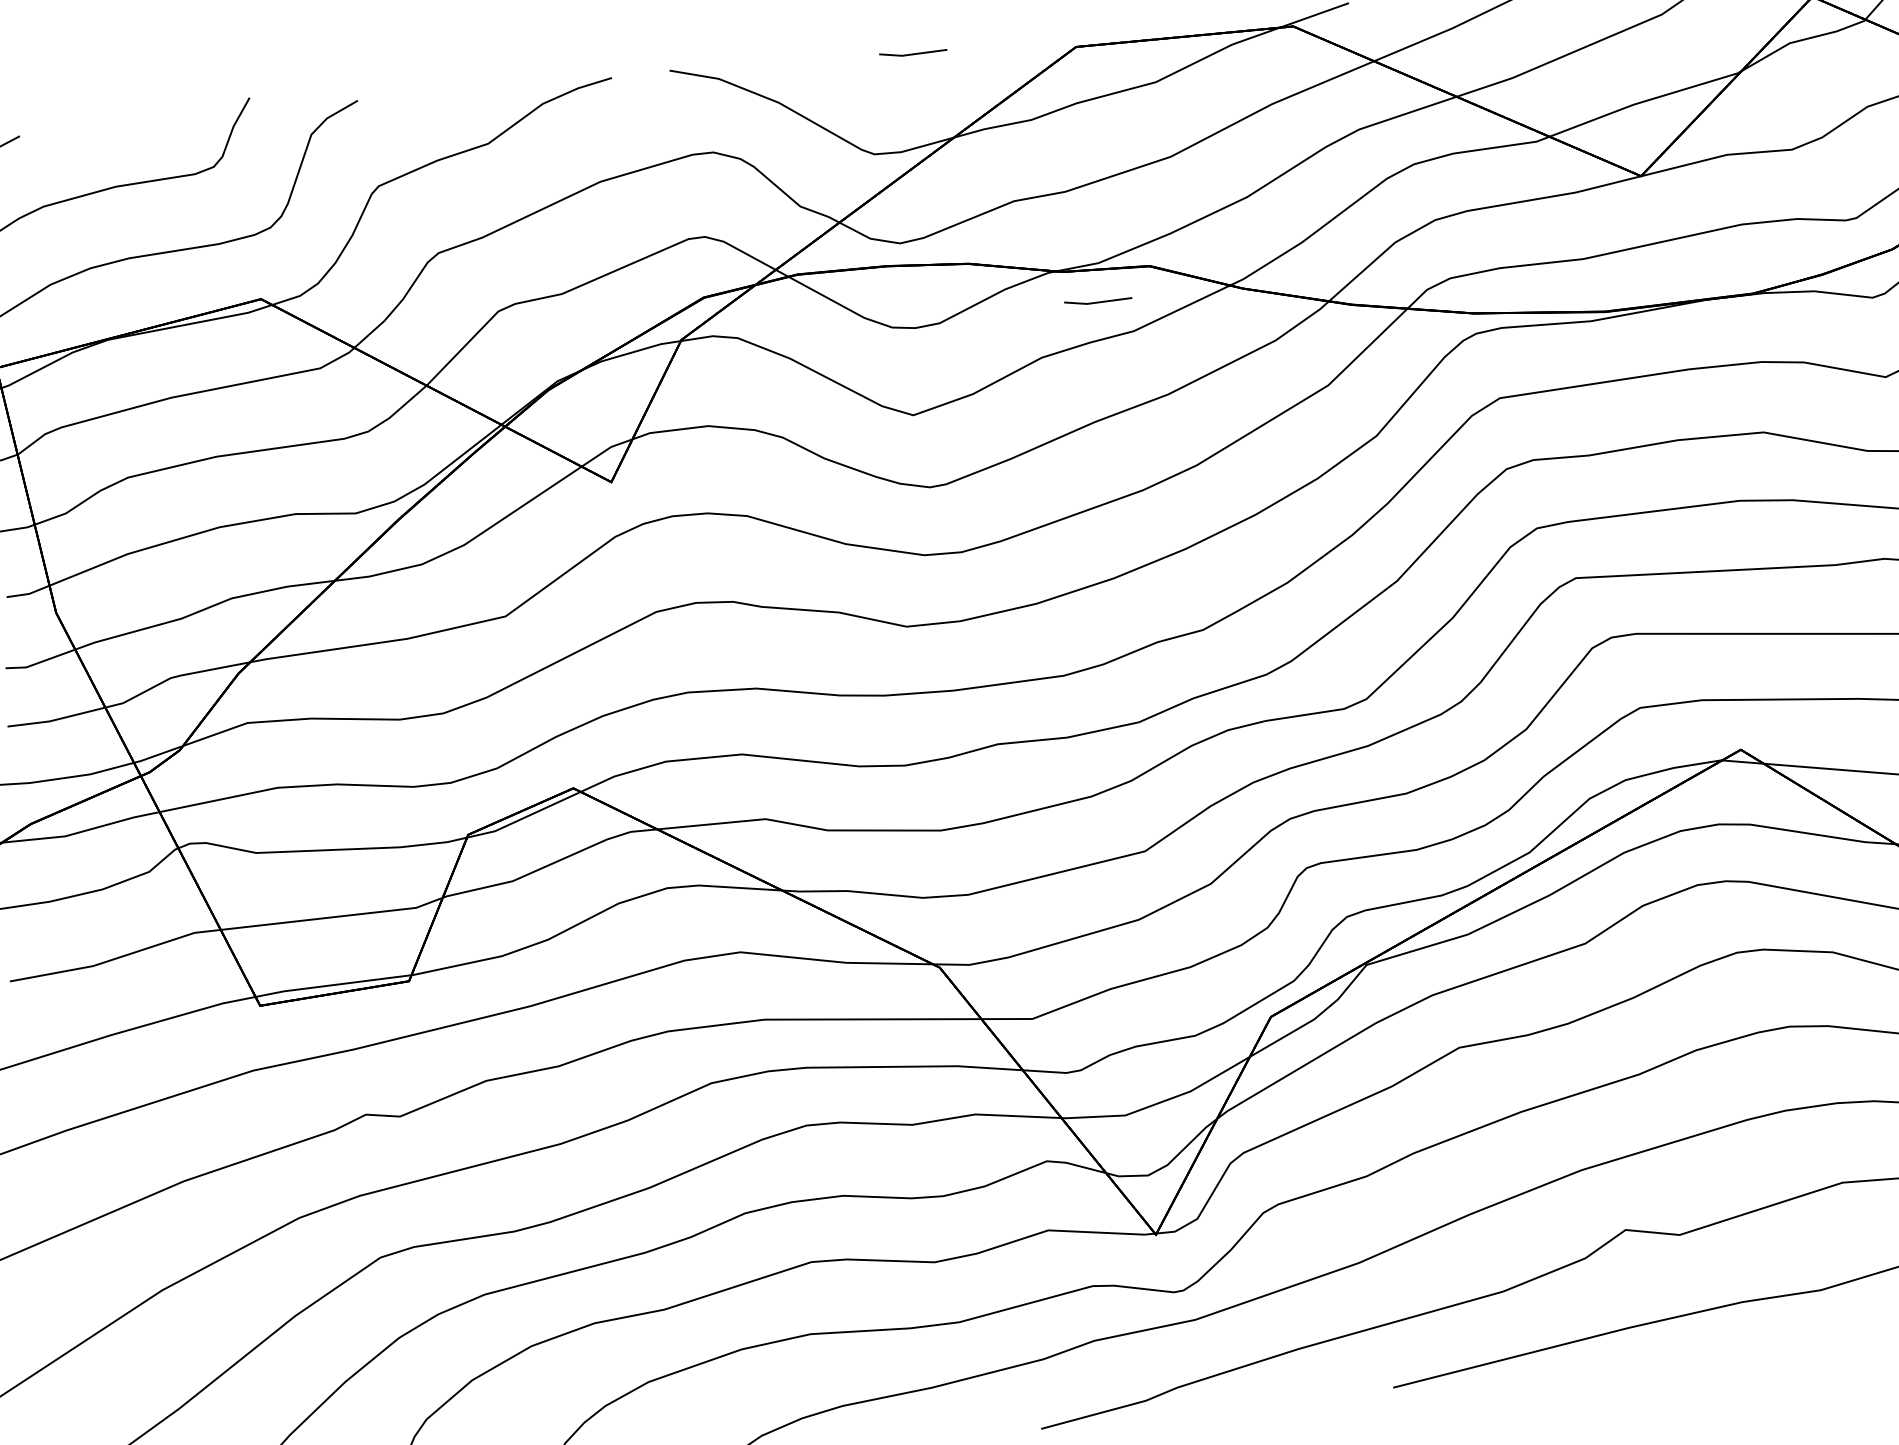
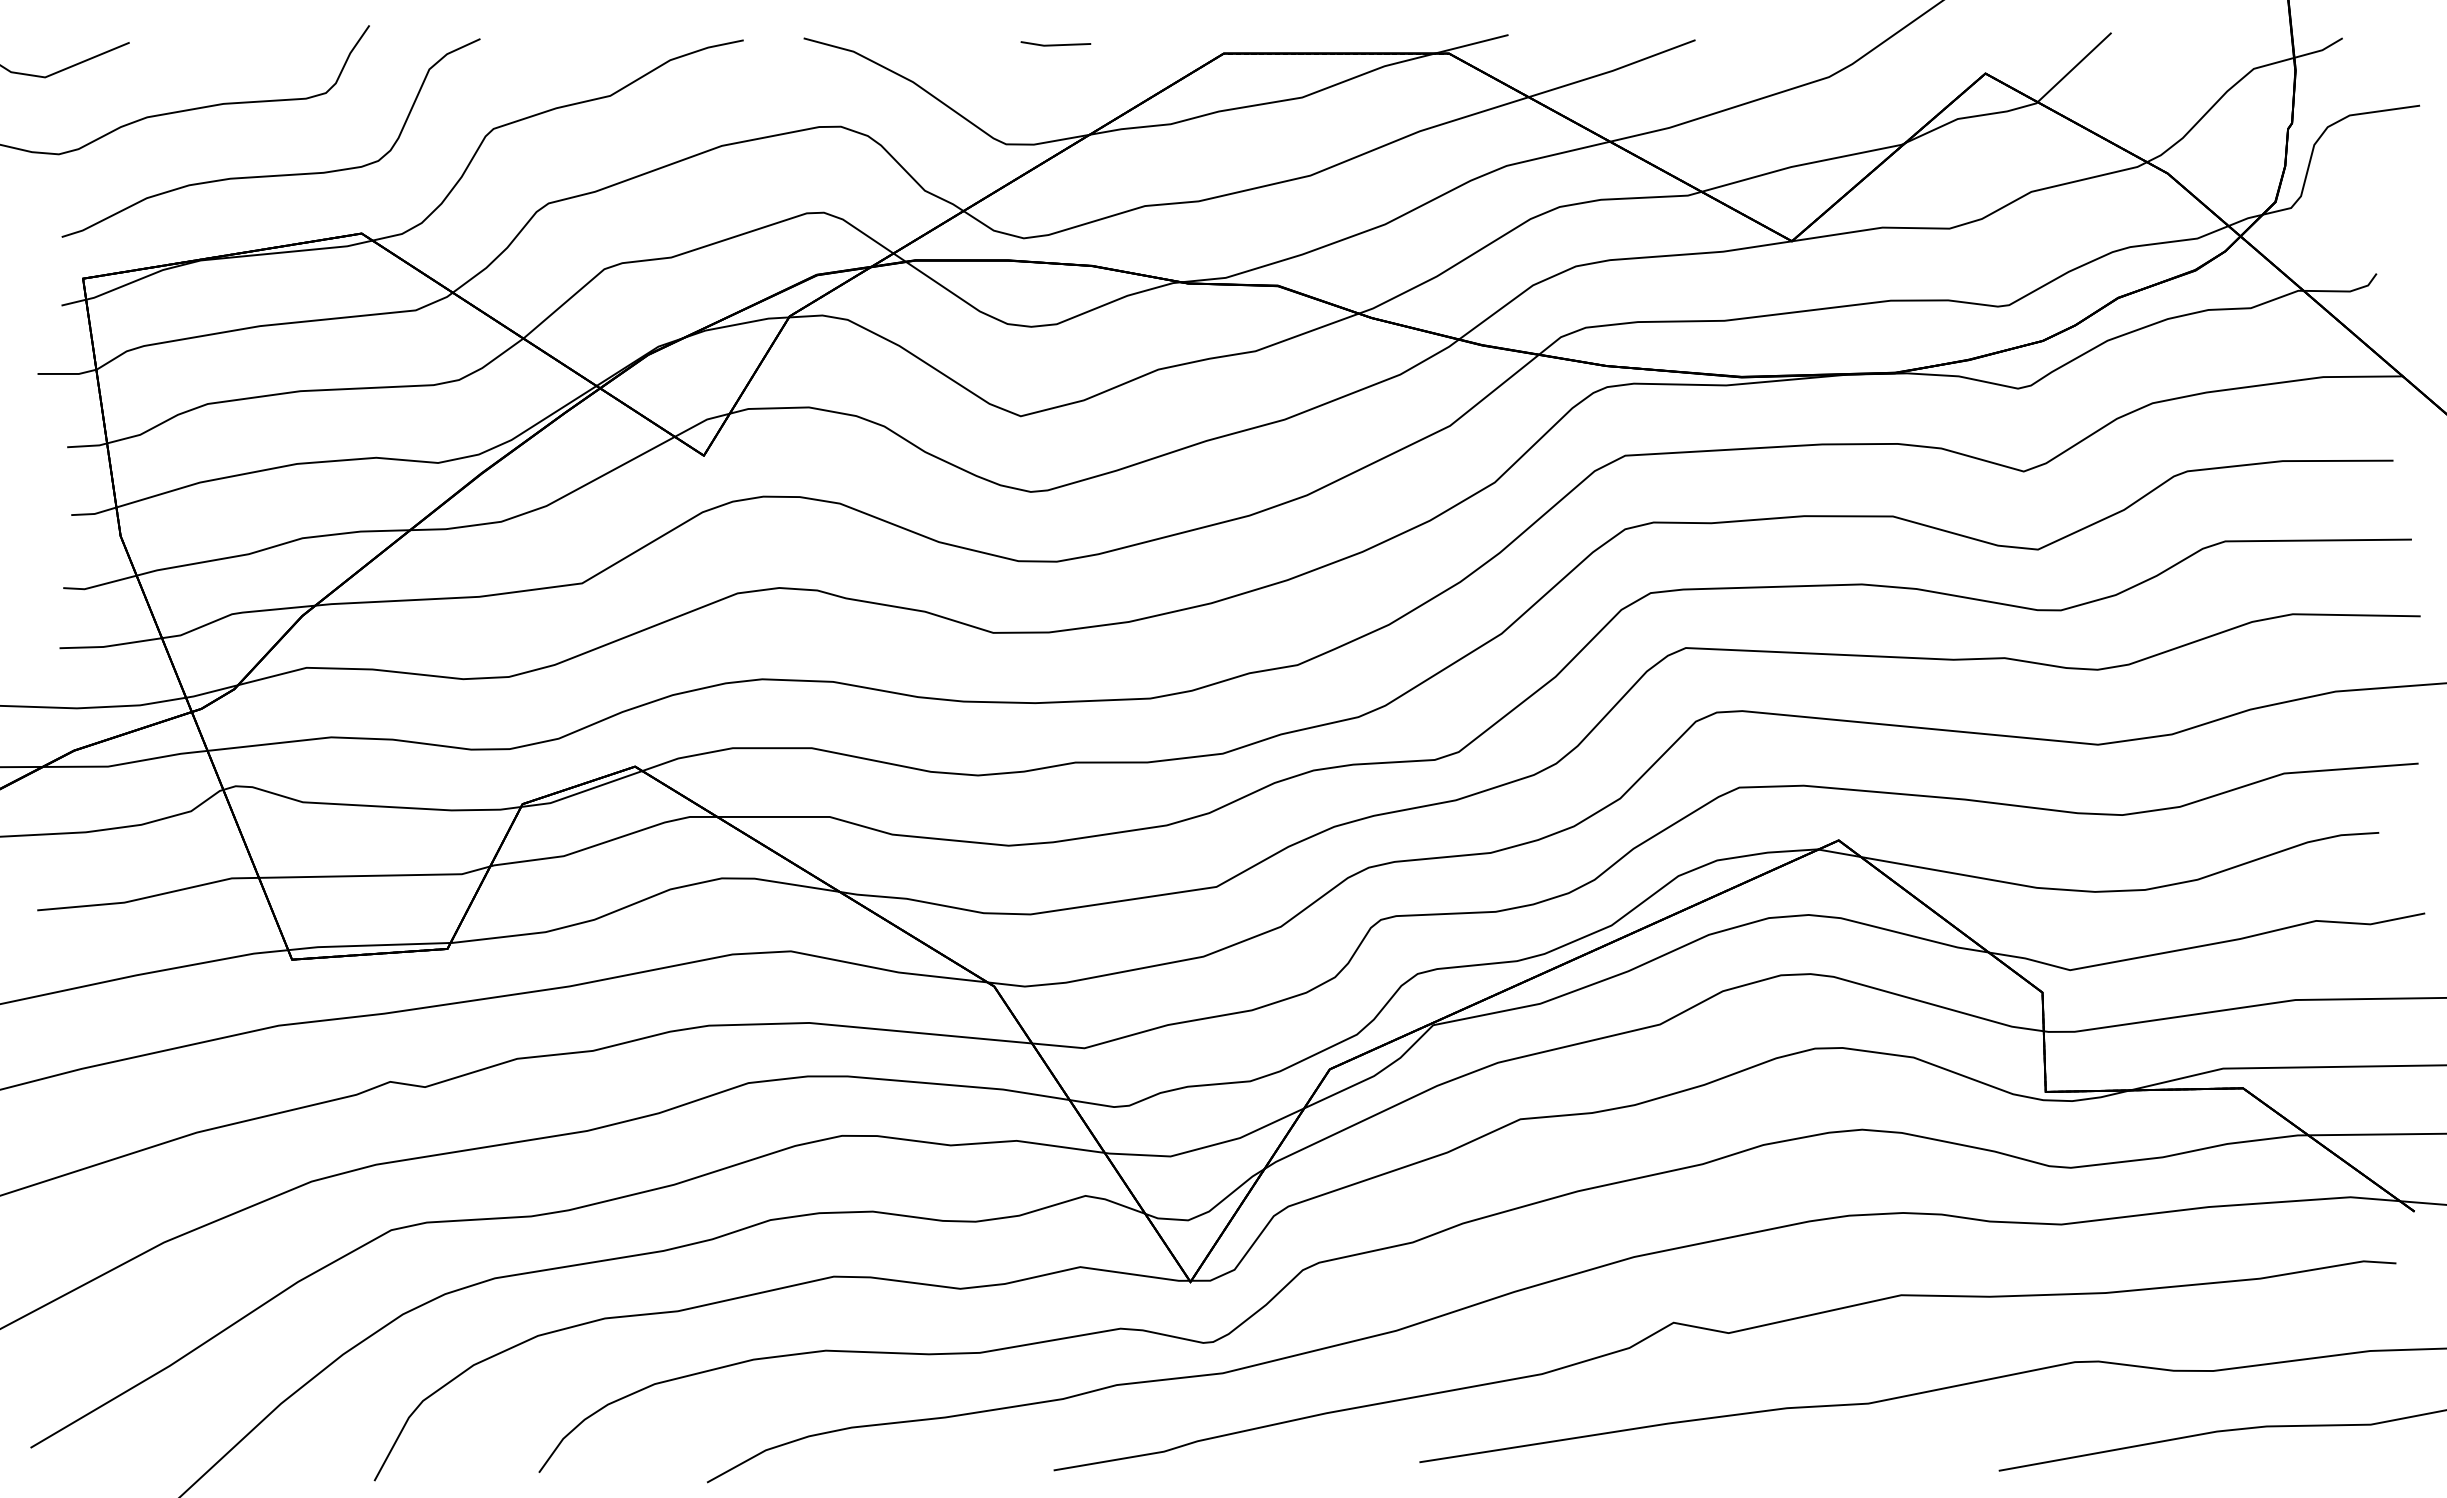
line: (1097, 301) -> (1221, 317), removed

